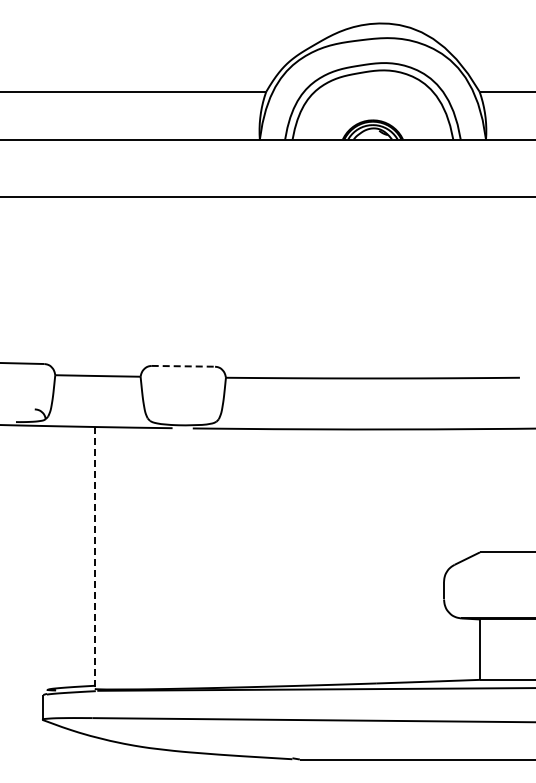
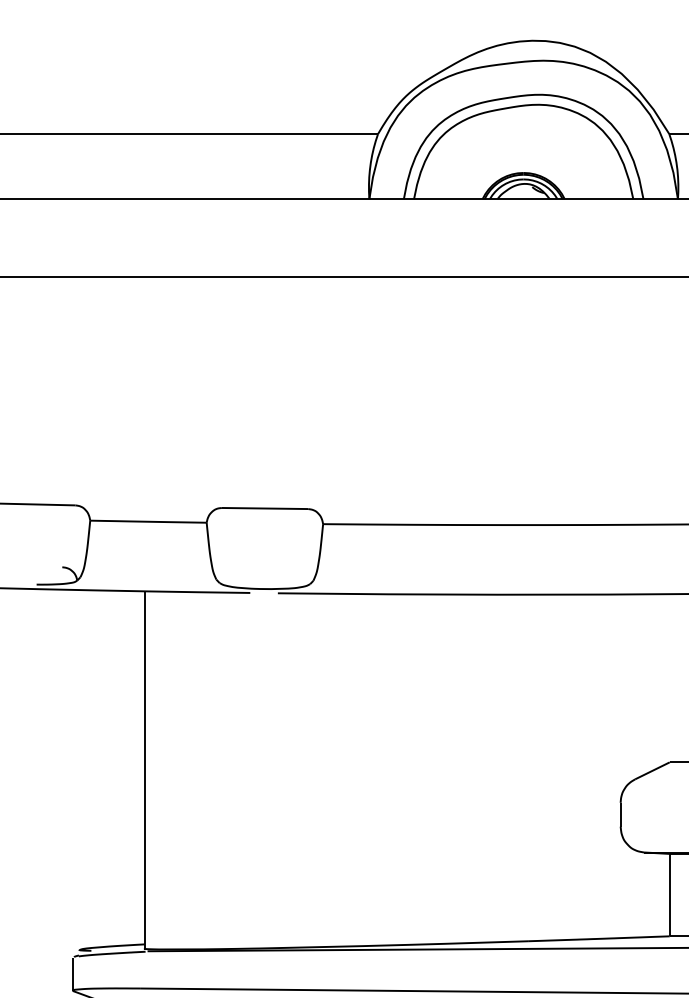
line: (183, 366) -> (265, 508), dashed -> solid
line: (95, 558) -> (145, 770), dashed -> solid

